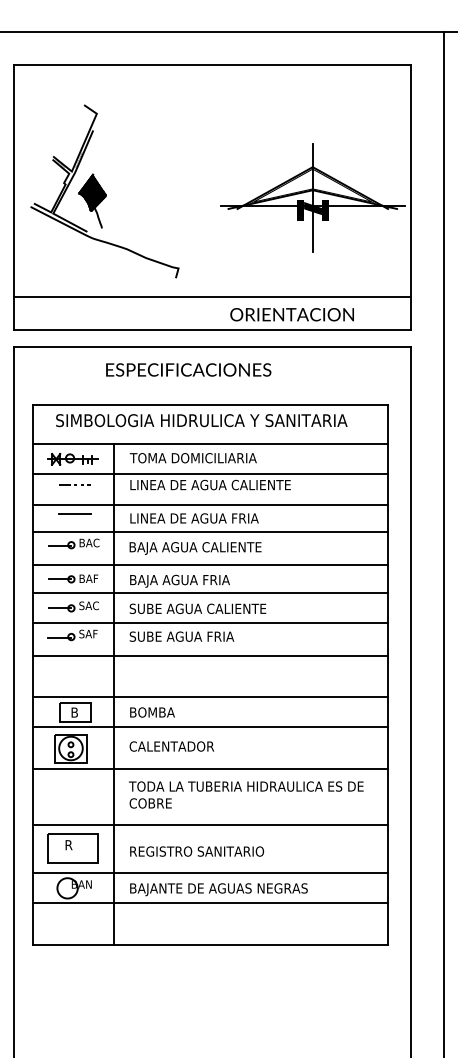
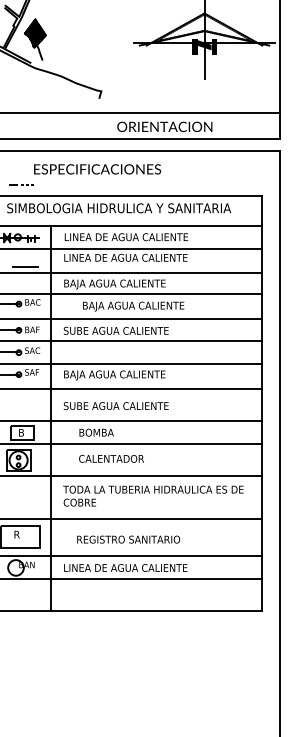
text: (291, 314) -> (164, 126), moved
text: (188, 369) -> (97, 169), moved
text: (210, 458) -> (125, 237), TOMA DOMICILIARIA -> LINEA DE AGUA CALIENTE
line: (74, 484) -> (21, 184), moved
line: (74, 513) -> (25, 266), moved
text: (196, 519) -> (115, 284), LINEA DE AGUA FRIA -> BAJA AGUA CALIENTE
text: (195, 548) -> (133, 306), moved
text: (197, 580) -> (115, 331), BAJA AGUA FRIA -> SUBE AGUA CALIENTE
text: (197, 608) -> (115, 405), moved
text: (195, 637) -> (114, 375), SUBE AGUA FRIA -> BAJA AGUA CALIENTE
text: (152, 712) -> (96, 432), moved
text: (171, 746) -> (111, 458), moved
text: (197, 851) -> (128, 539), moved
text: (219, 889) -> (132, 568), BAJANTE DE AGUAS NEGRAS -> LINEA DE AGUA CALIENTE

